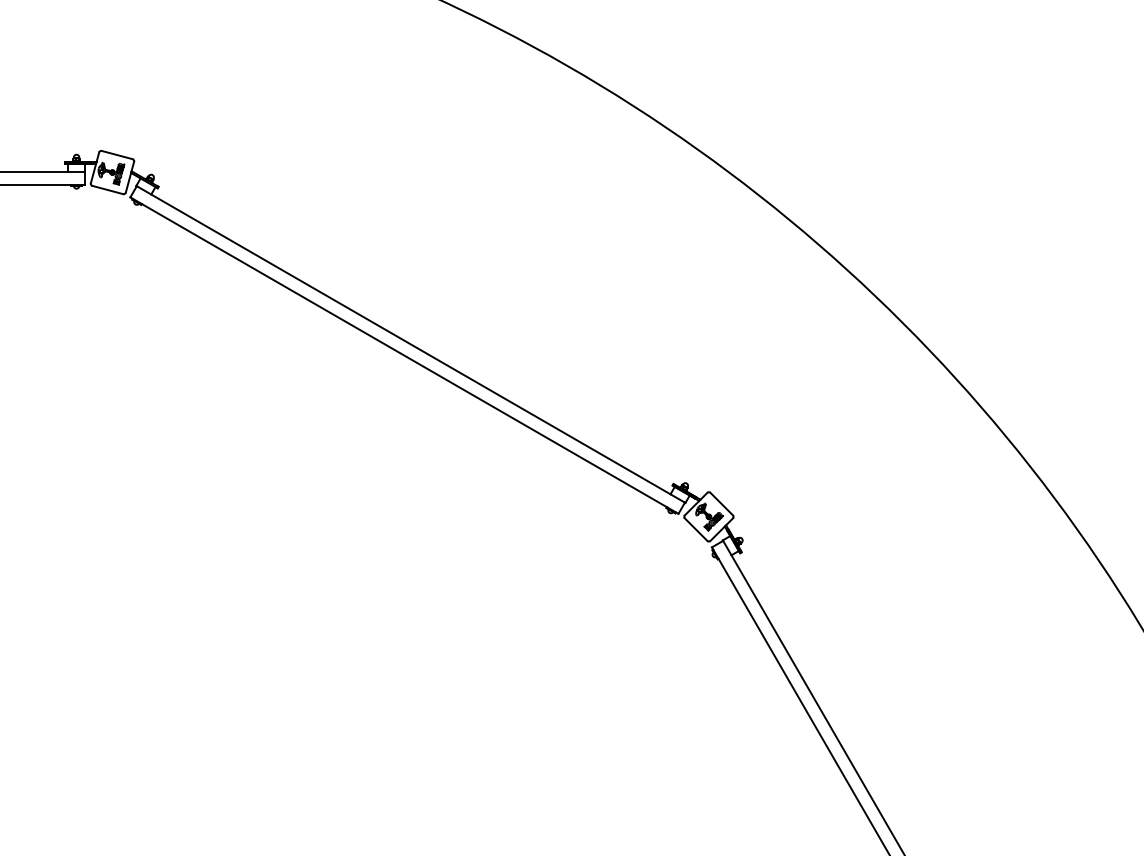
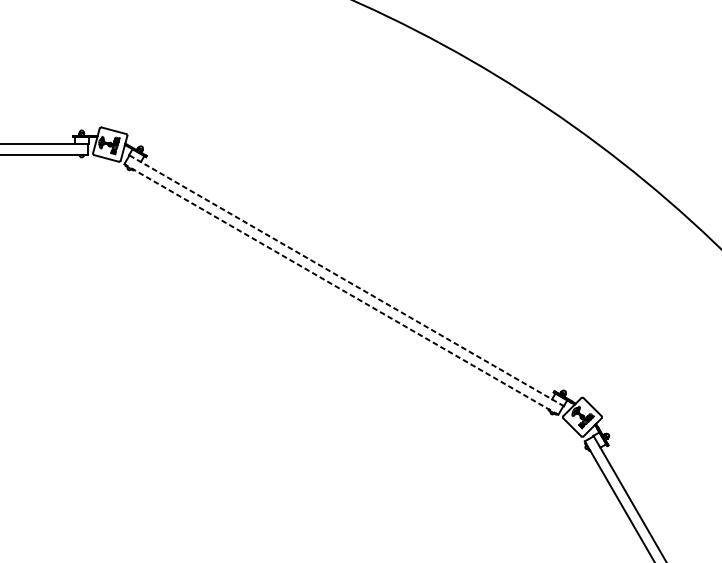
line: (411, 344) -> (346, 280), solid -> dashed
line: (404, 355) -> (341, 289), solid -> dashed

